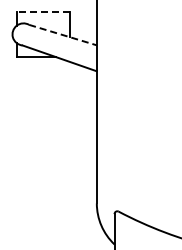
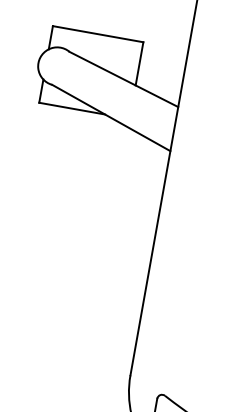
line: (43, 11) -> (97, 33), dashed -> solid
line: (63, 35) -> (124, 80), dashed -> solid

